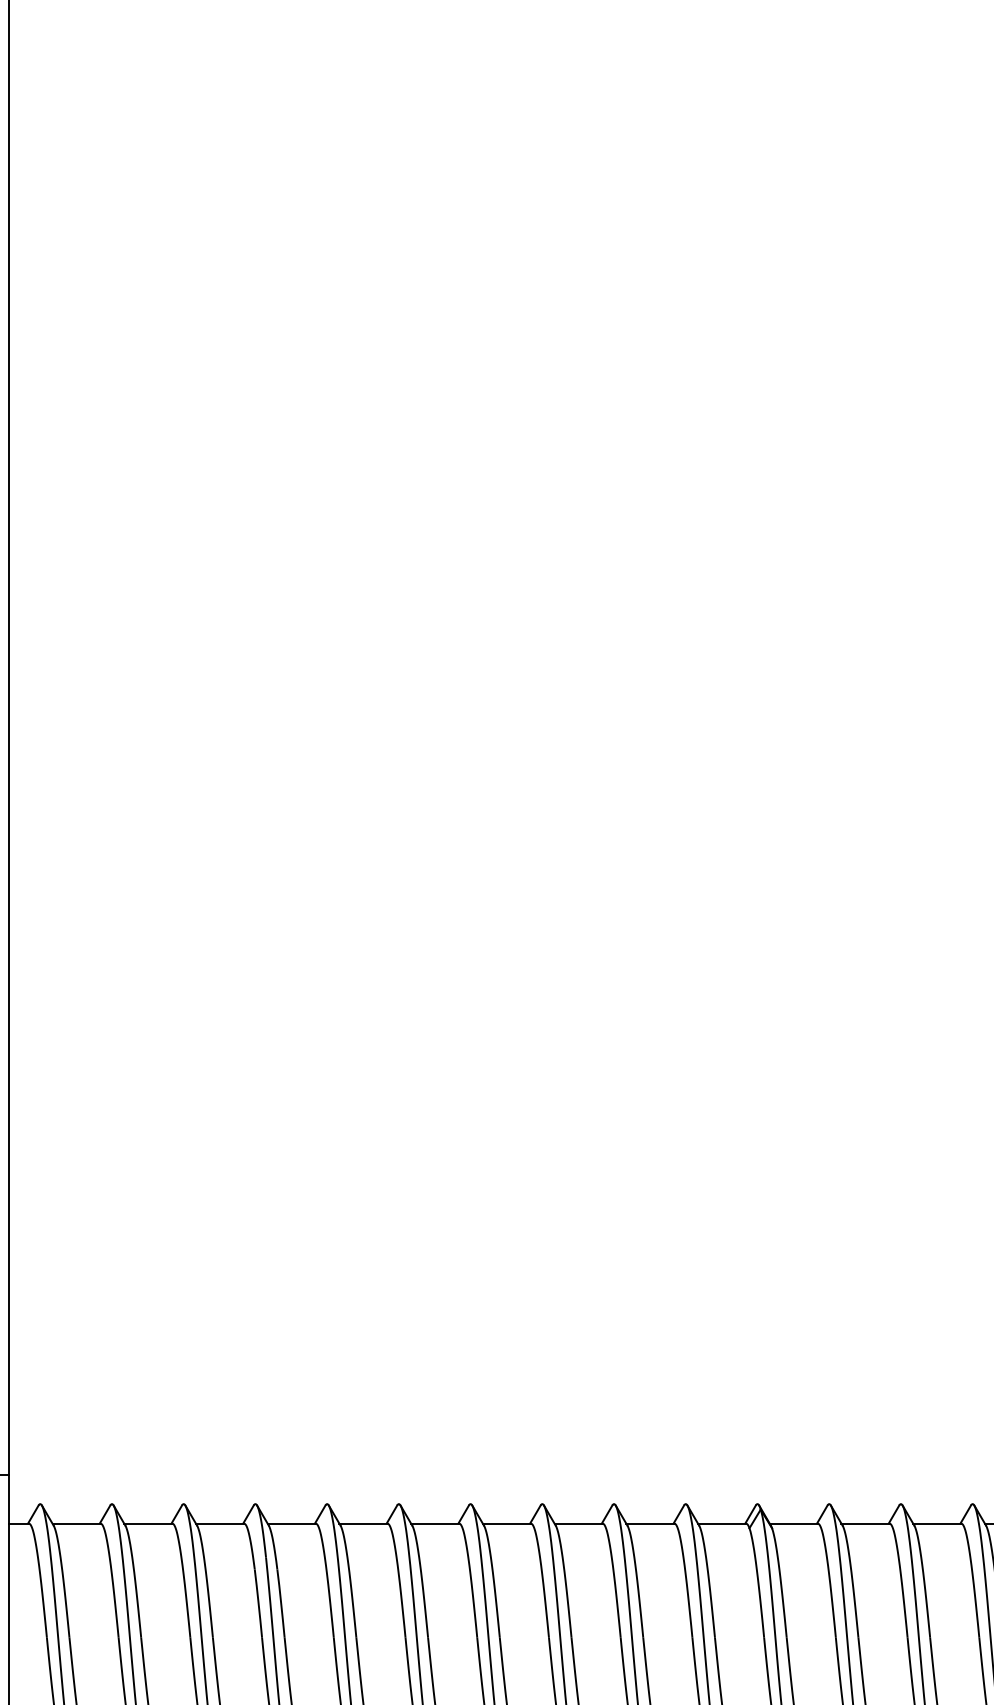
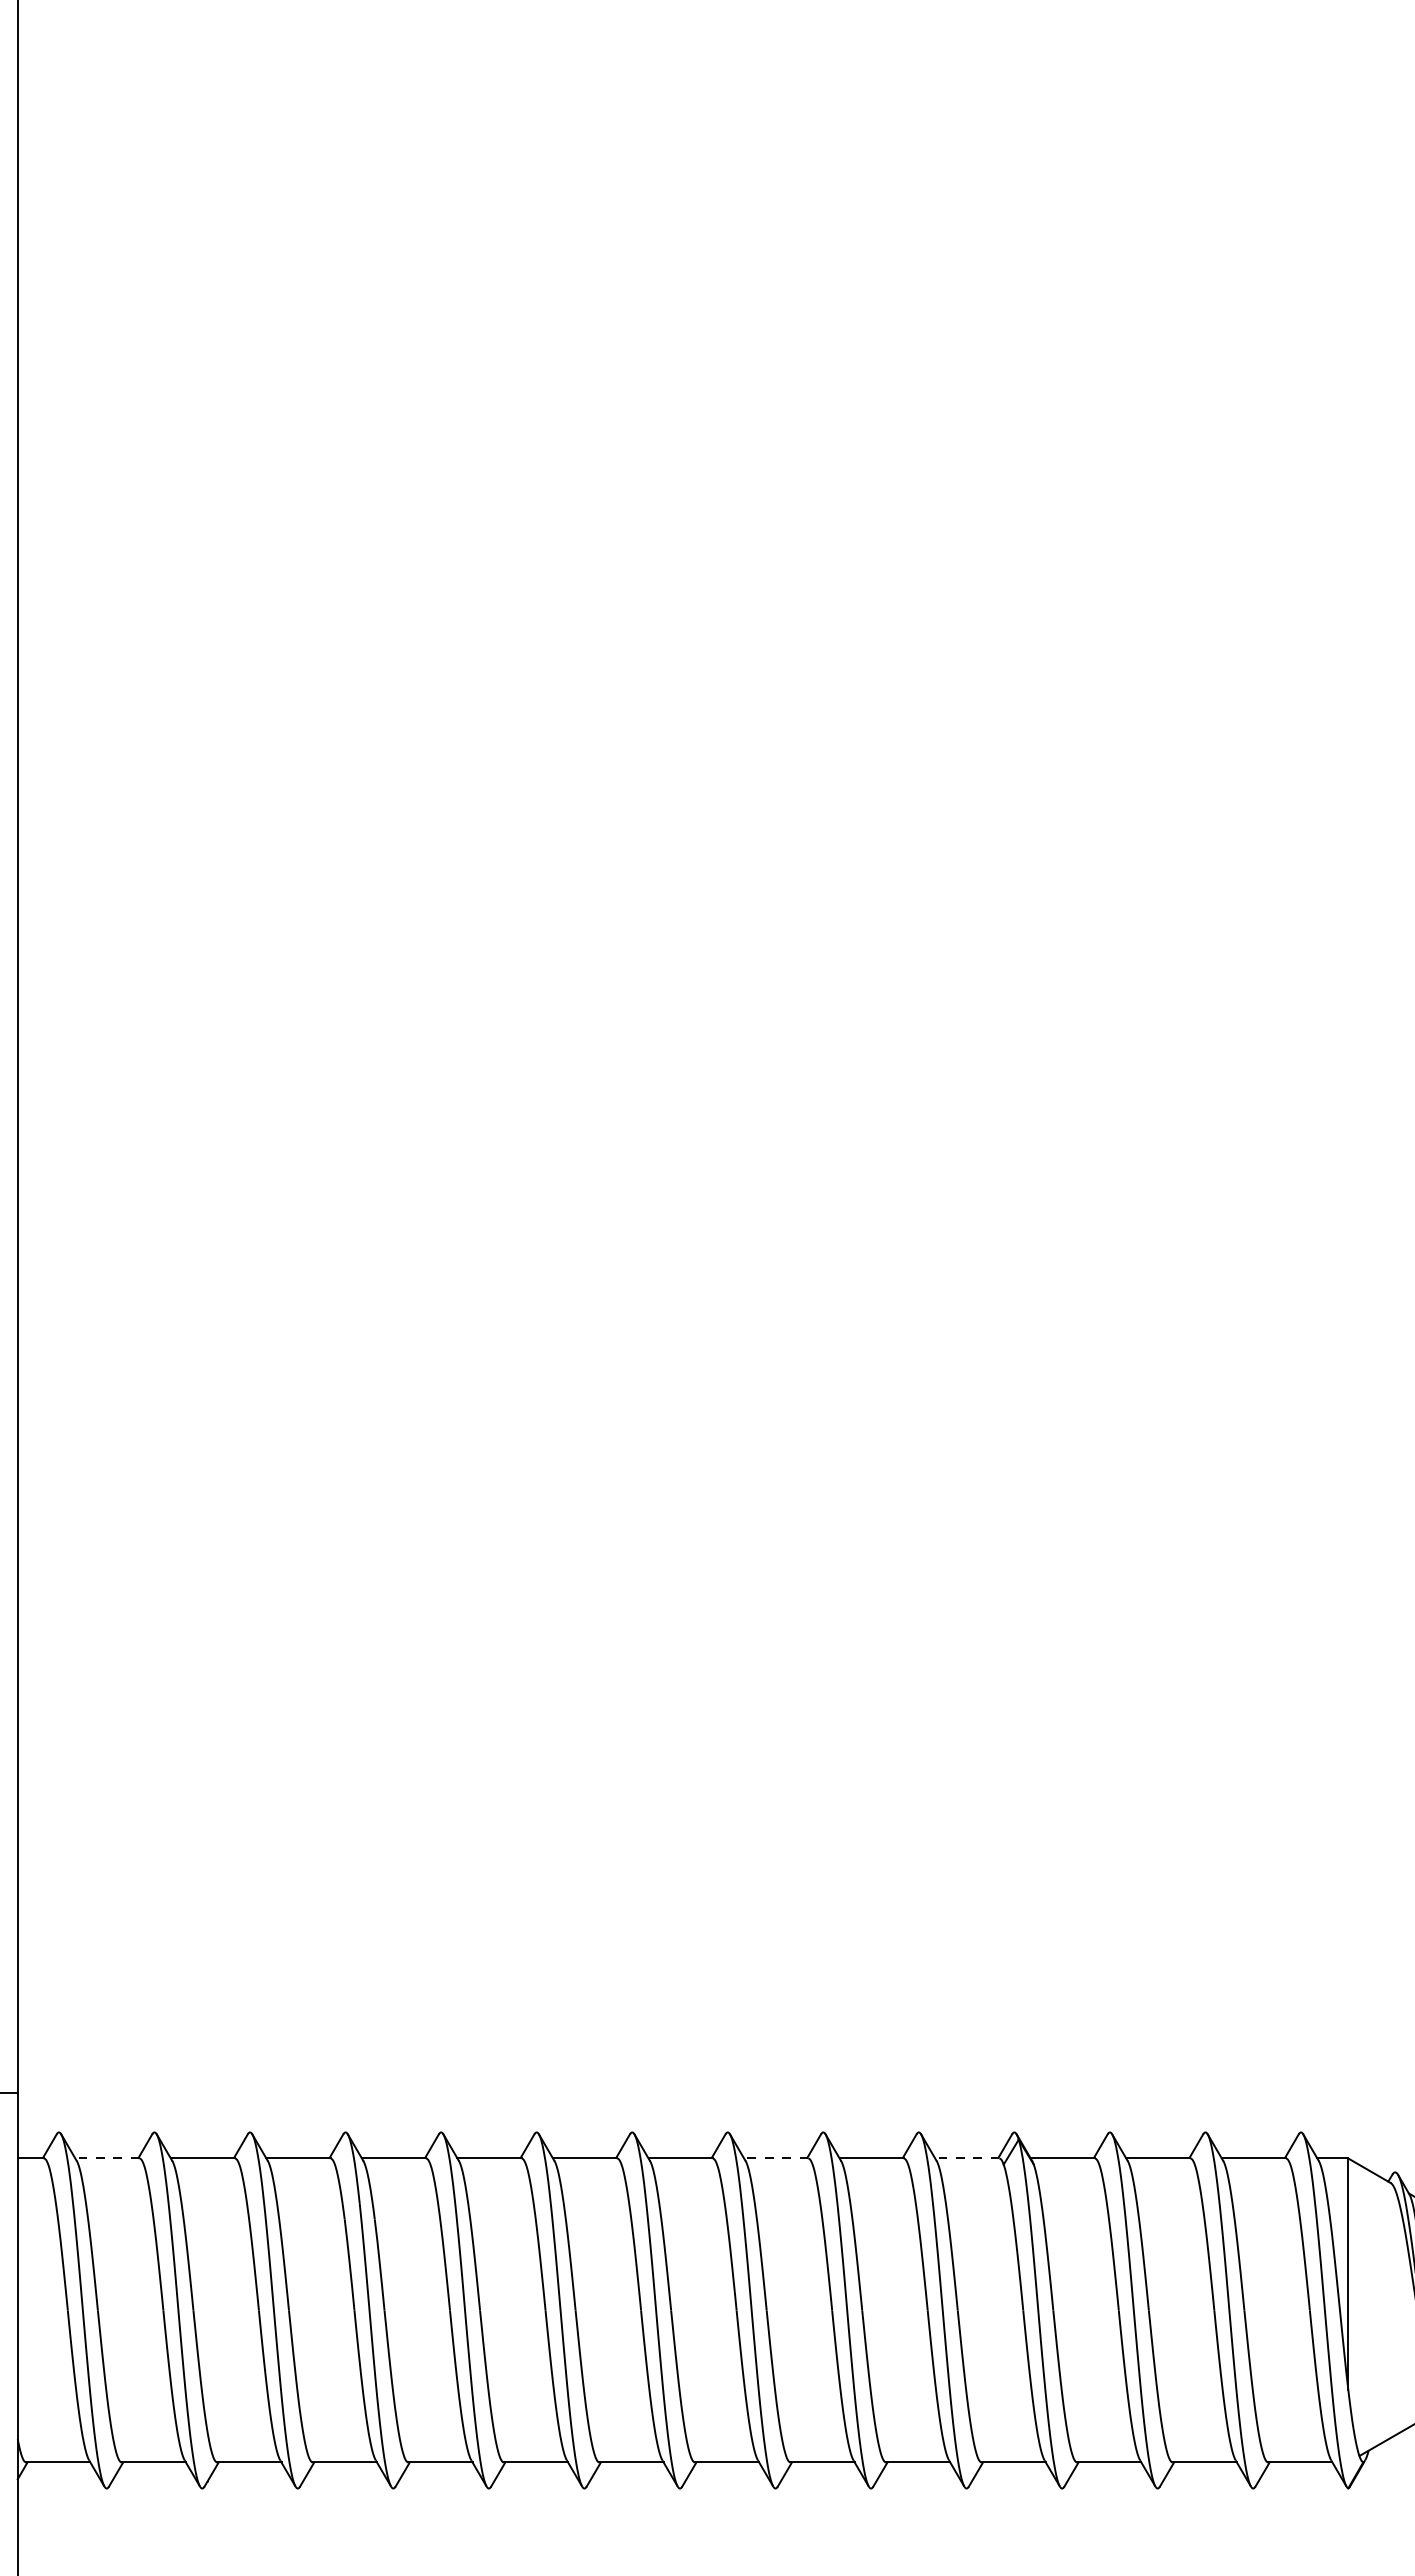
line: (75, 1523) -> (106, 2158), solid -> dashed
line: (578, 1523) -> (775, 2158), solid -> dashed
line: (721, 1523) -> (966, 2158), solid -> dashed

